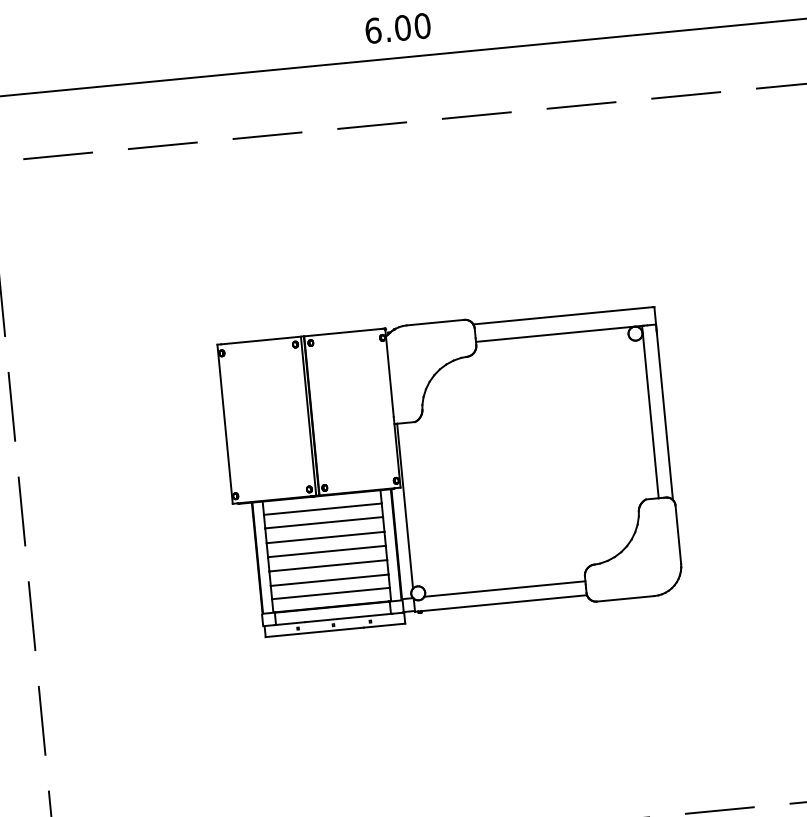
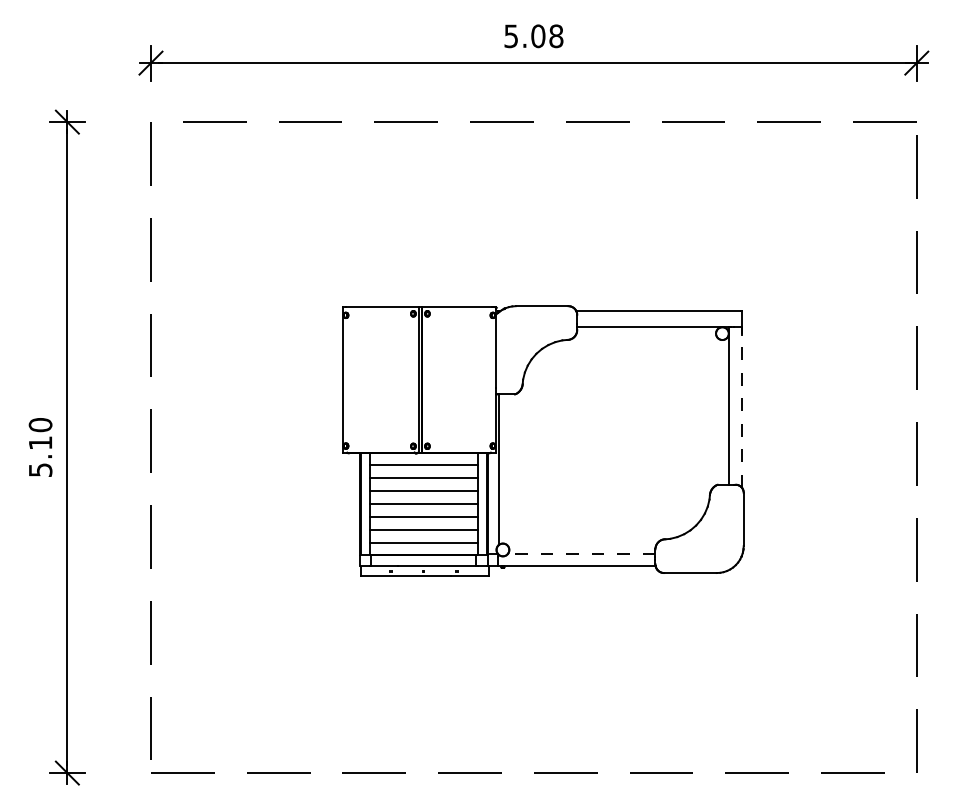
text: (397, 28) -> (533, 36), 6.00 -> 5.08
line: (664, 415) -> (741, 410), solid -> dashed
line: (504, 588) -> (581, 553), solid -> dashed

